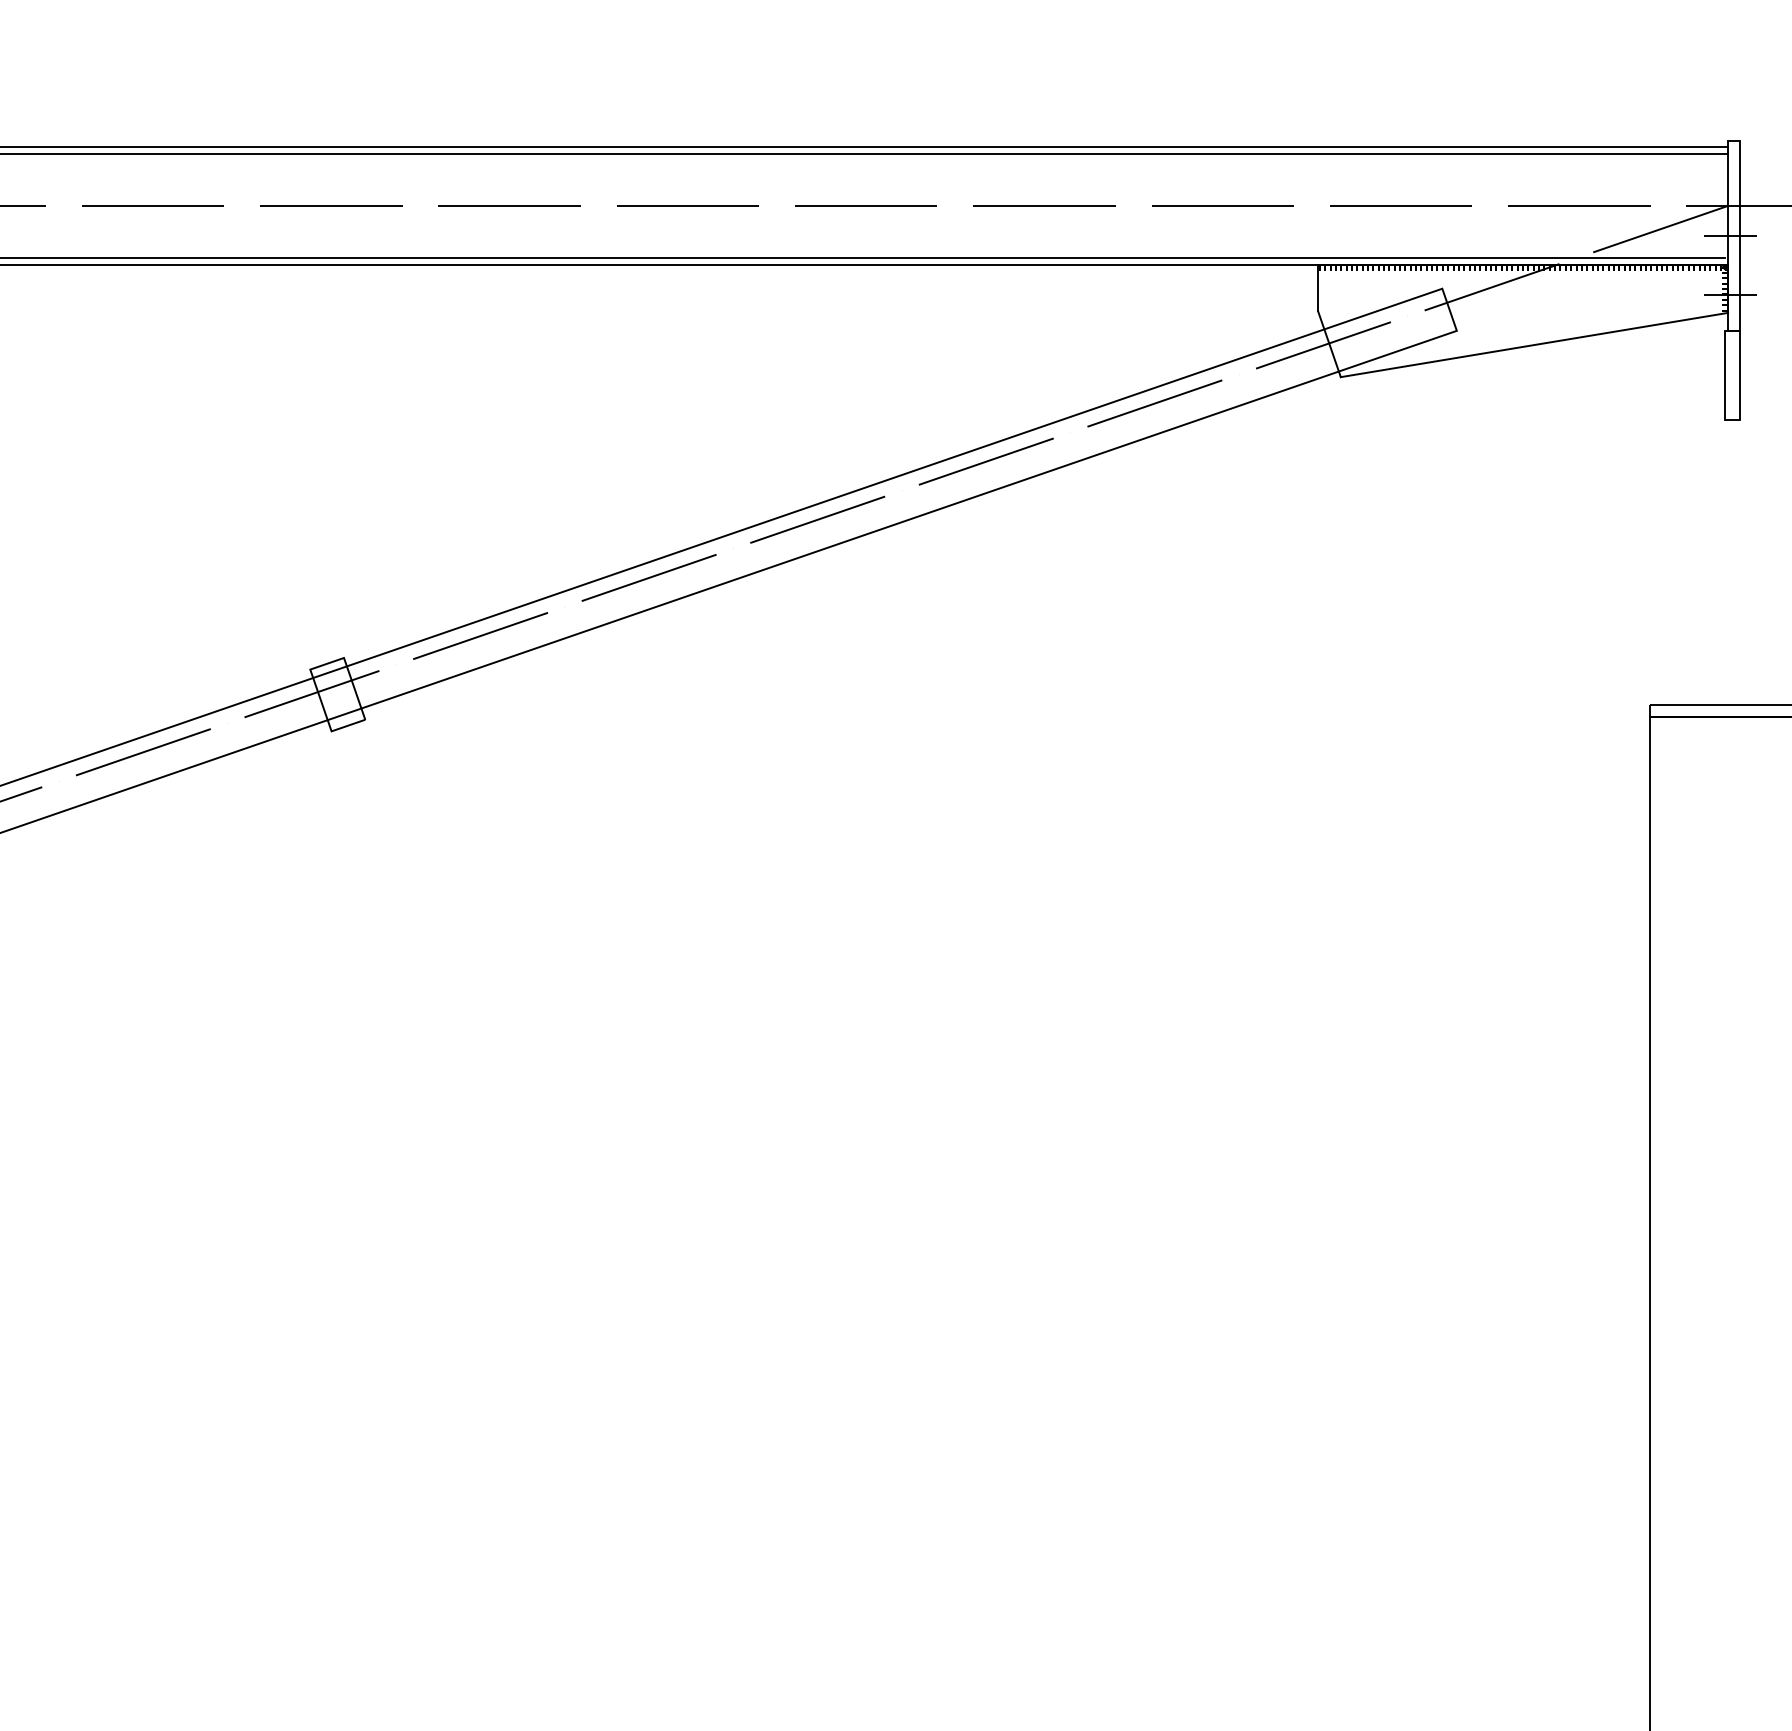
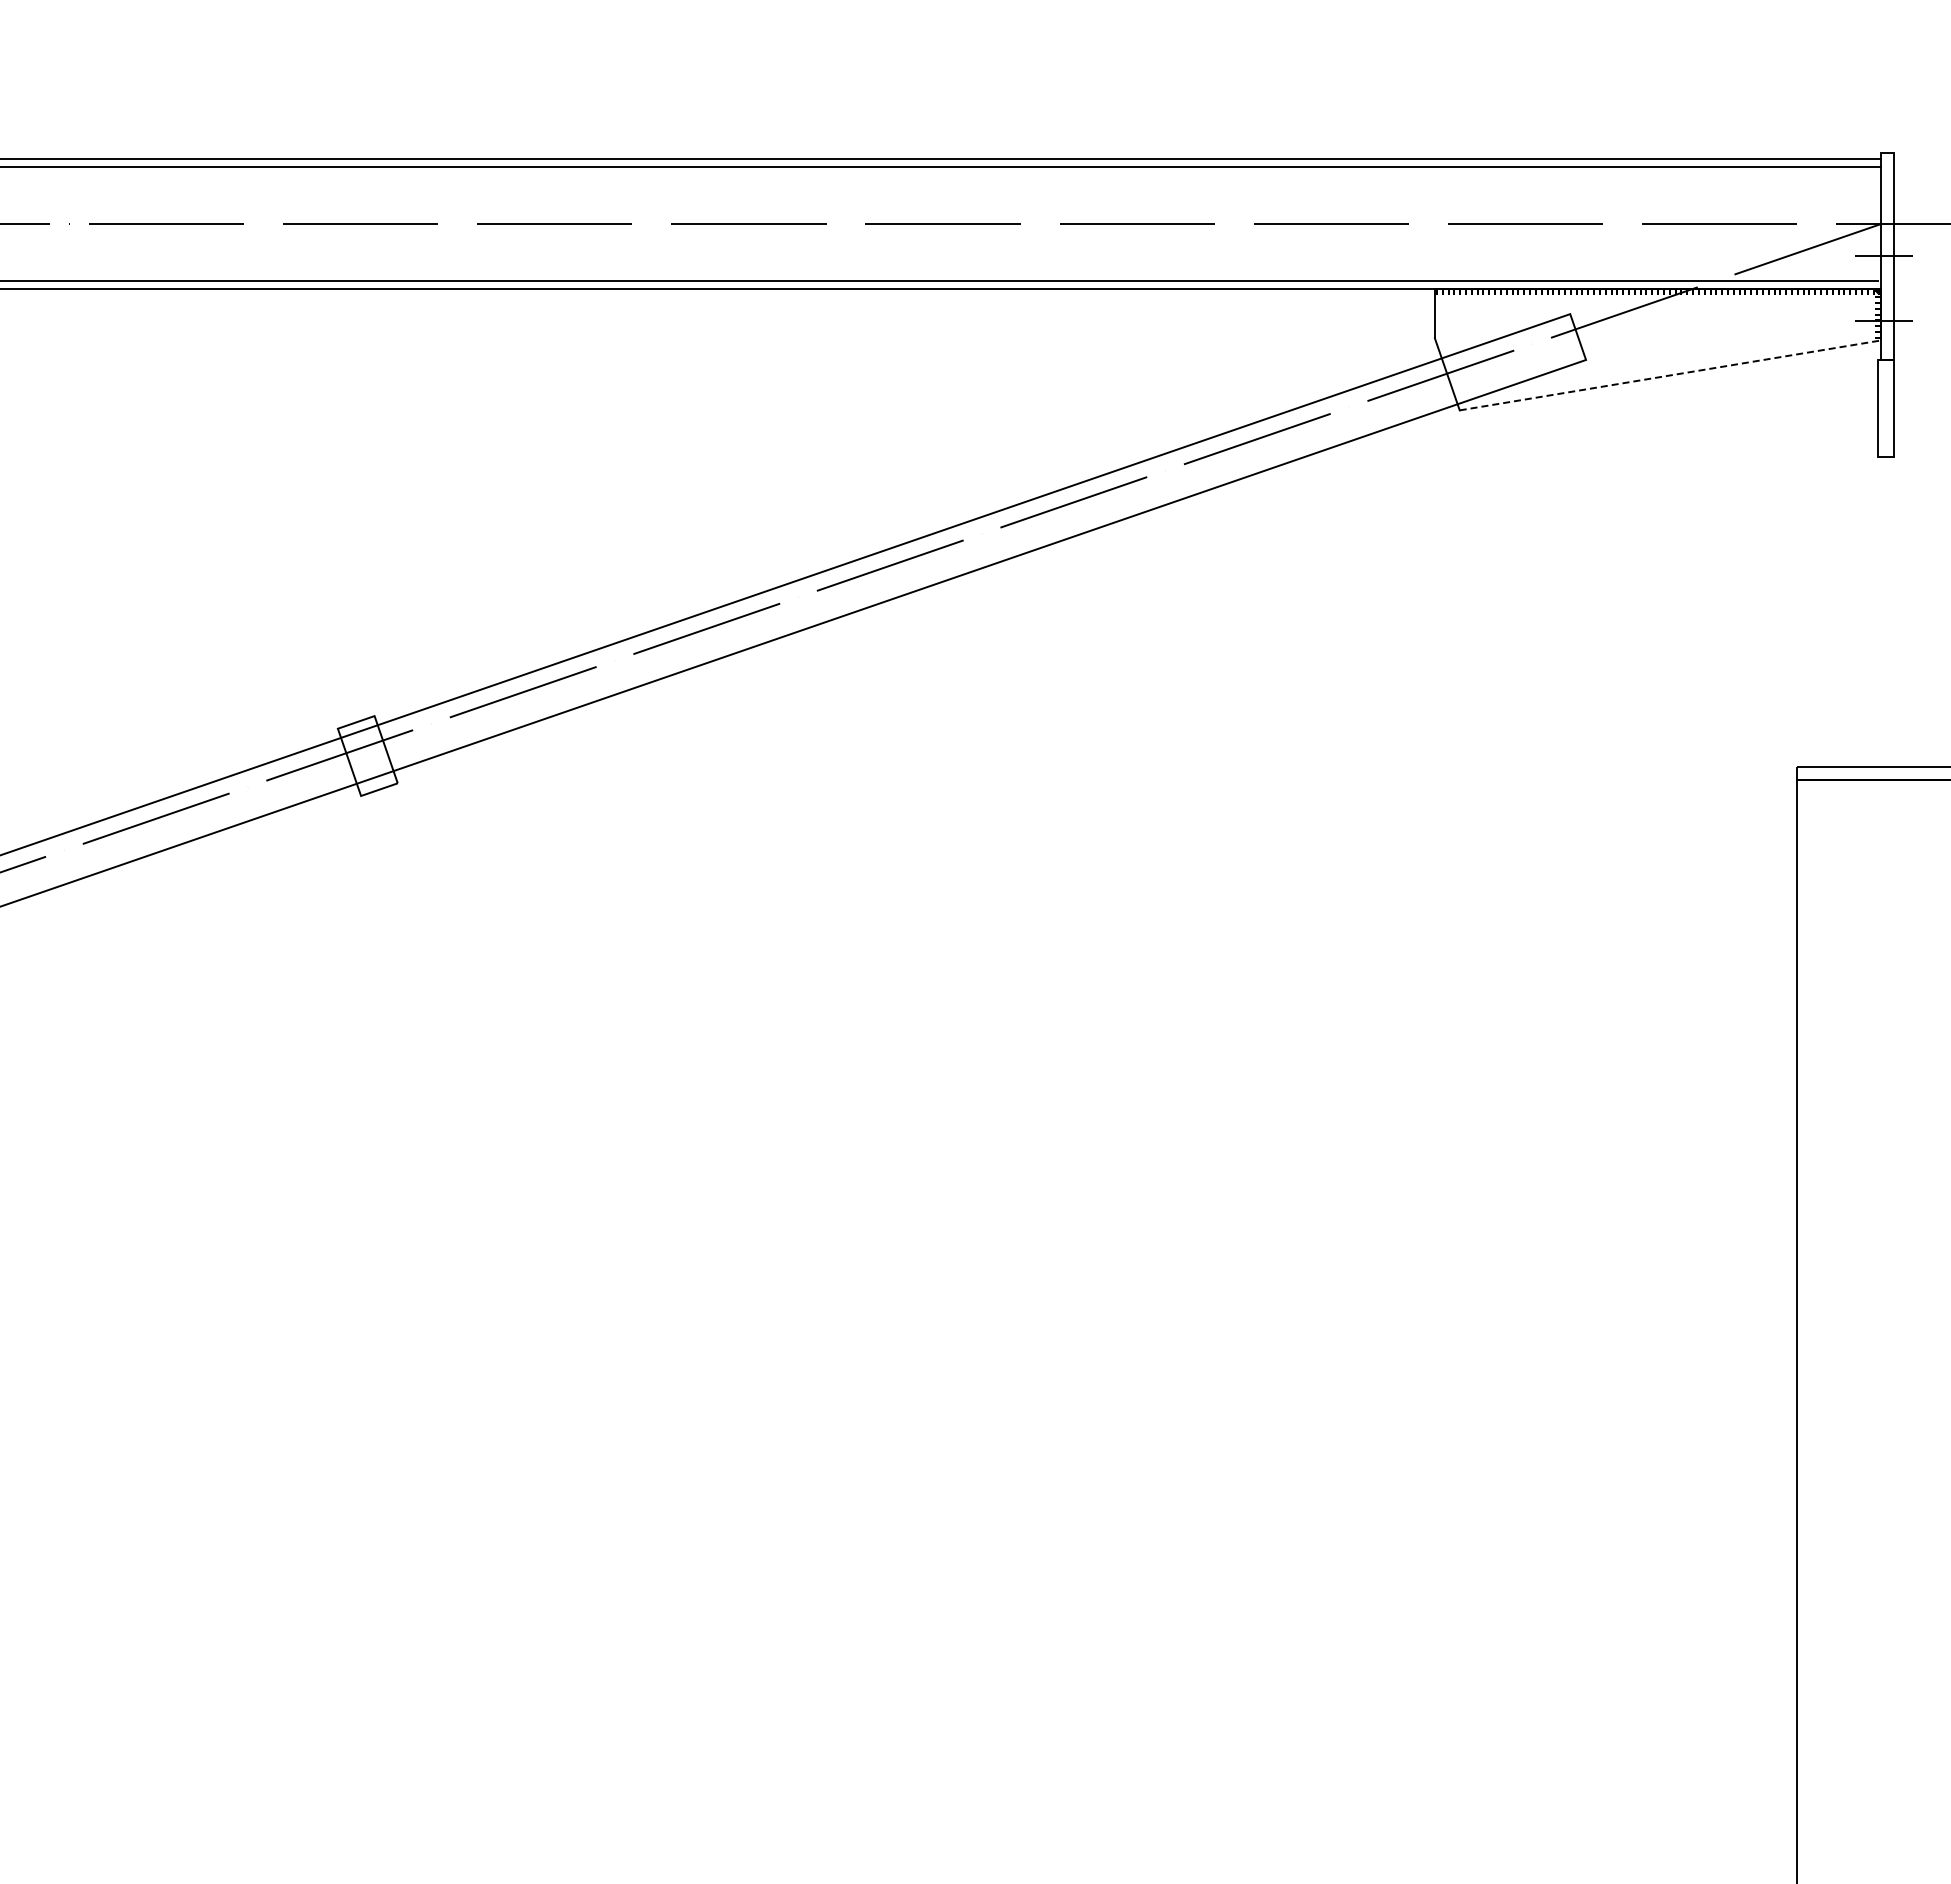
line: (1534, 345) -> (1670, 375), solid -> dashed

